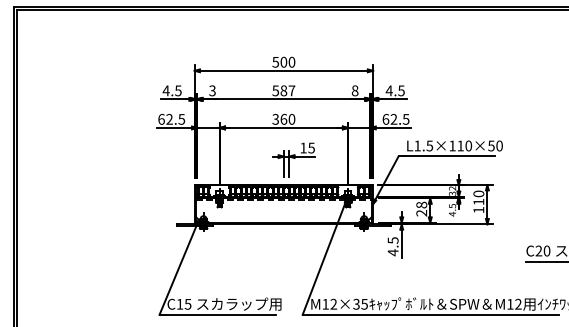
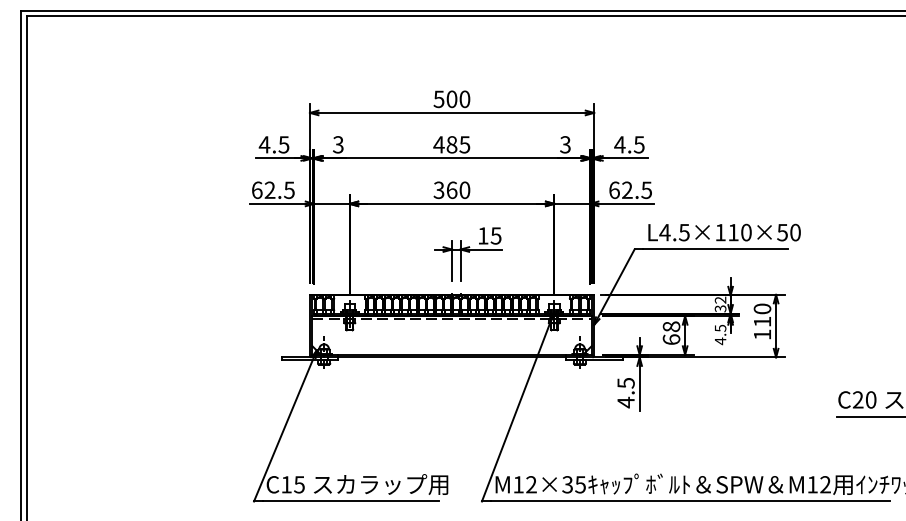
text: (283, 90) -> (451, 144), 587 -> 485
text: (354, 90) -> (564, 144), 8 -> 3
text: (417, 145) -> (664, 231), L1.5×110×50 -> L4.5×110×50
text: (421, 212) -> (671, 338), 28 -> 68

